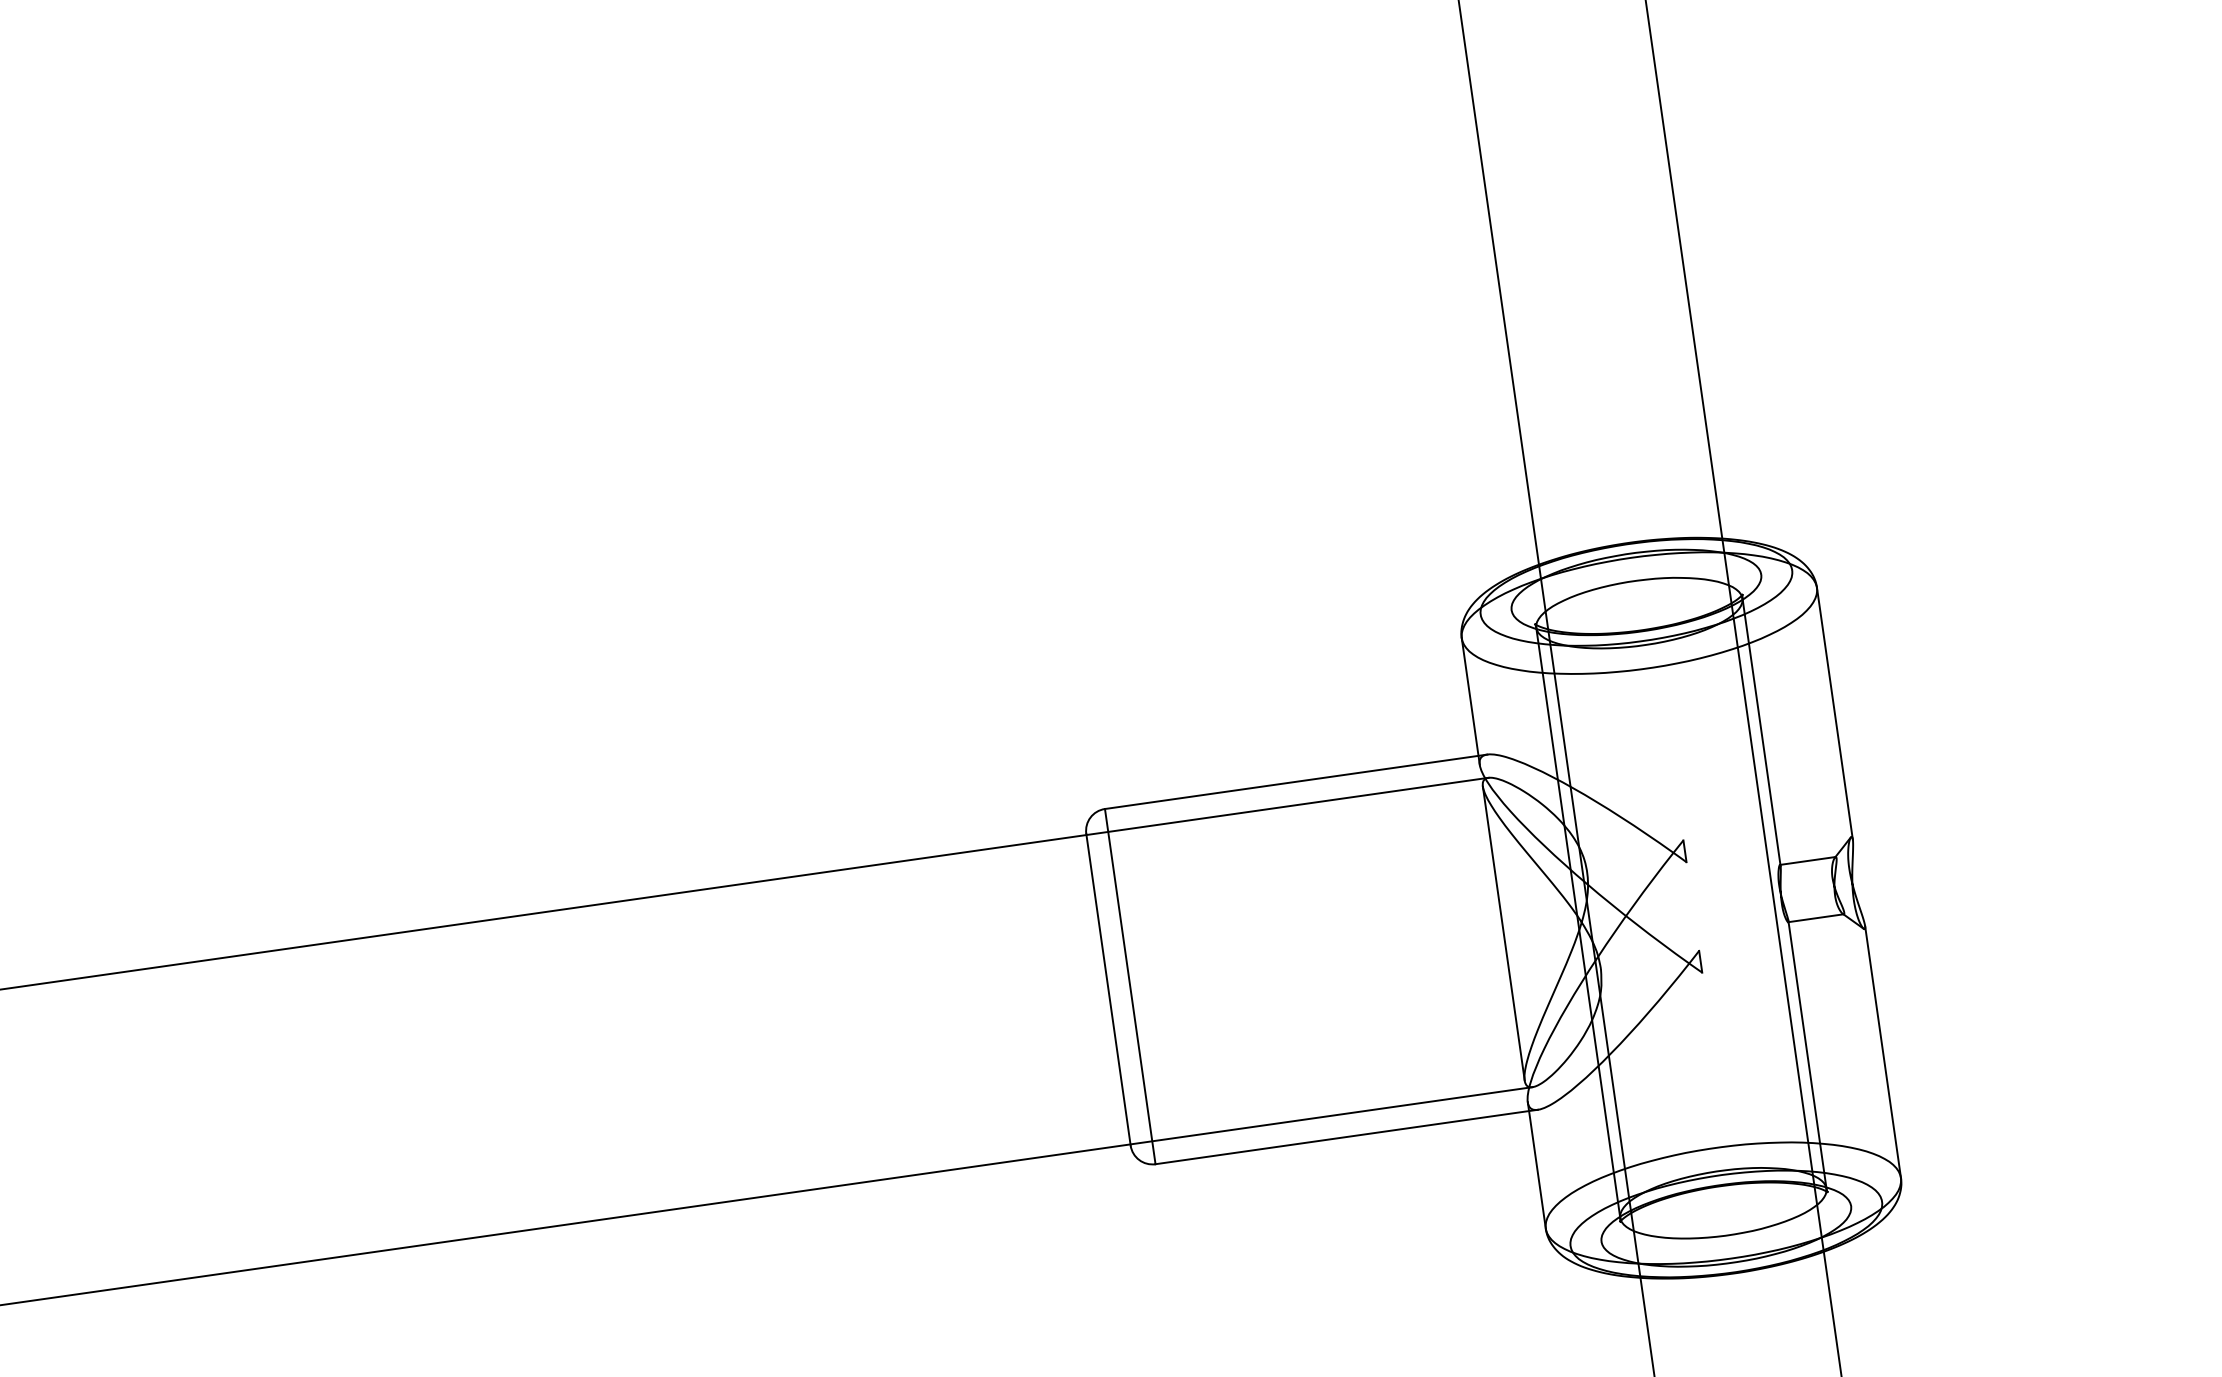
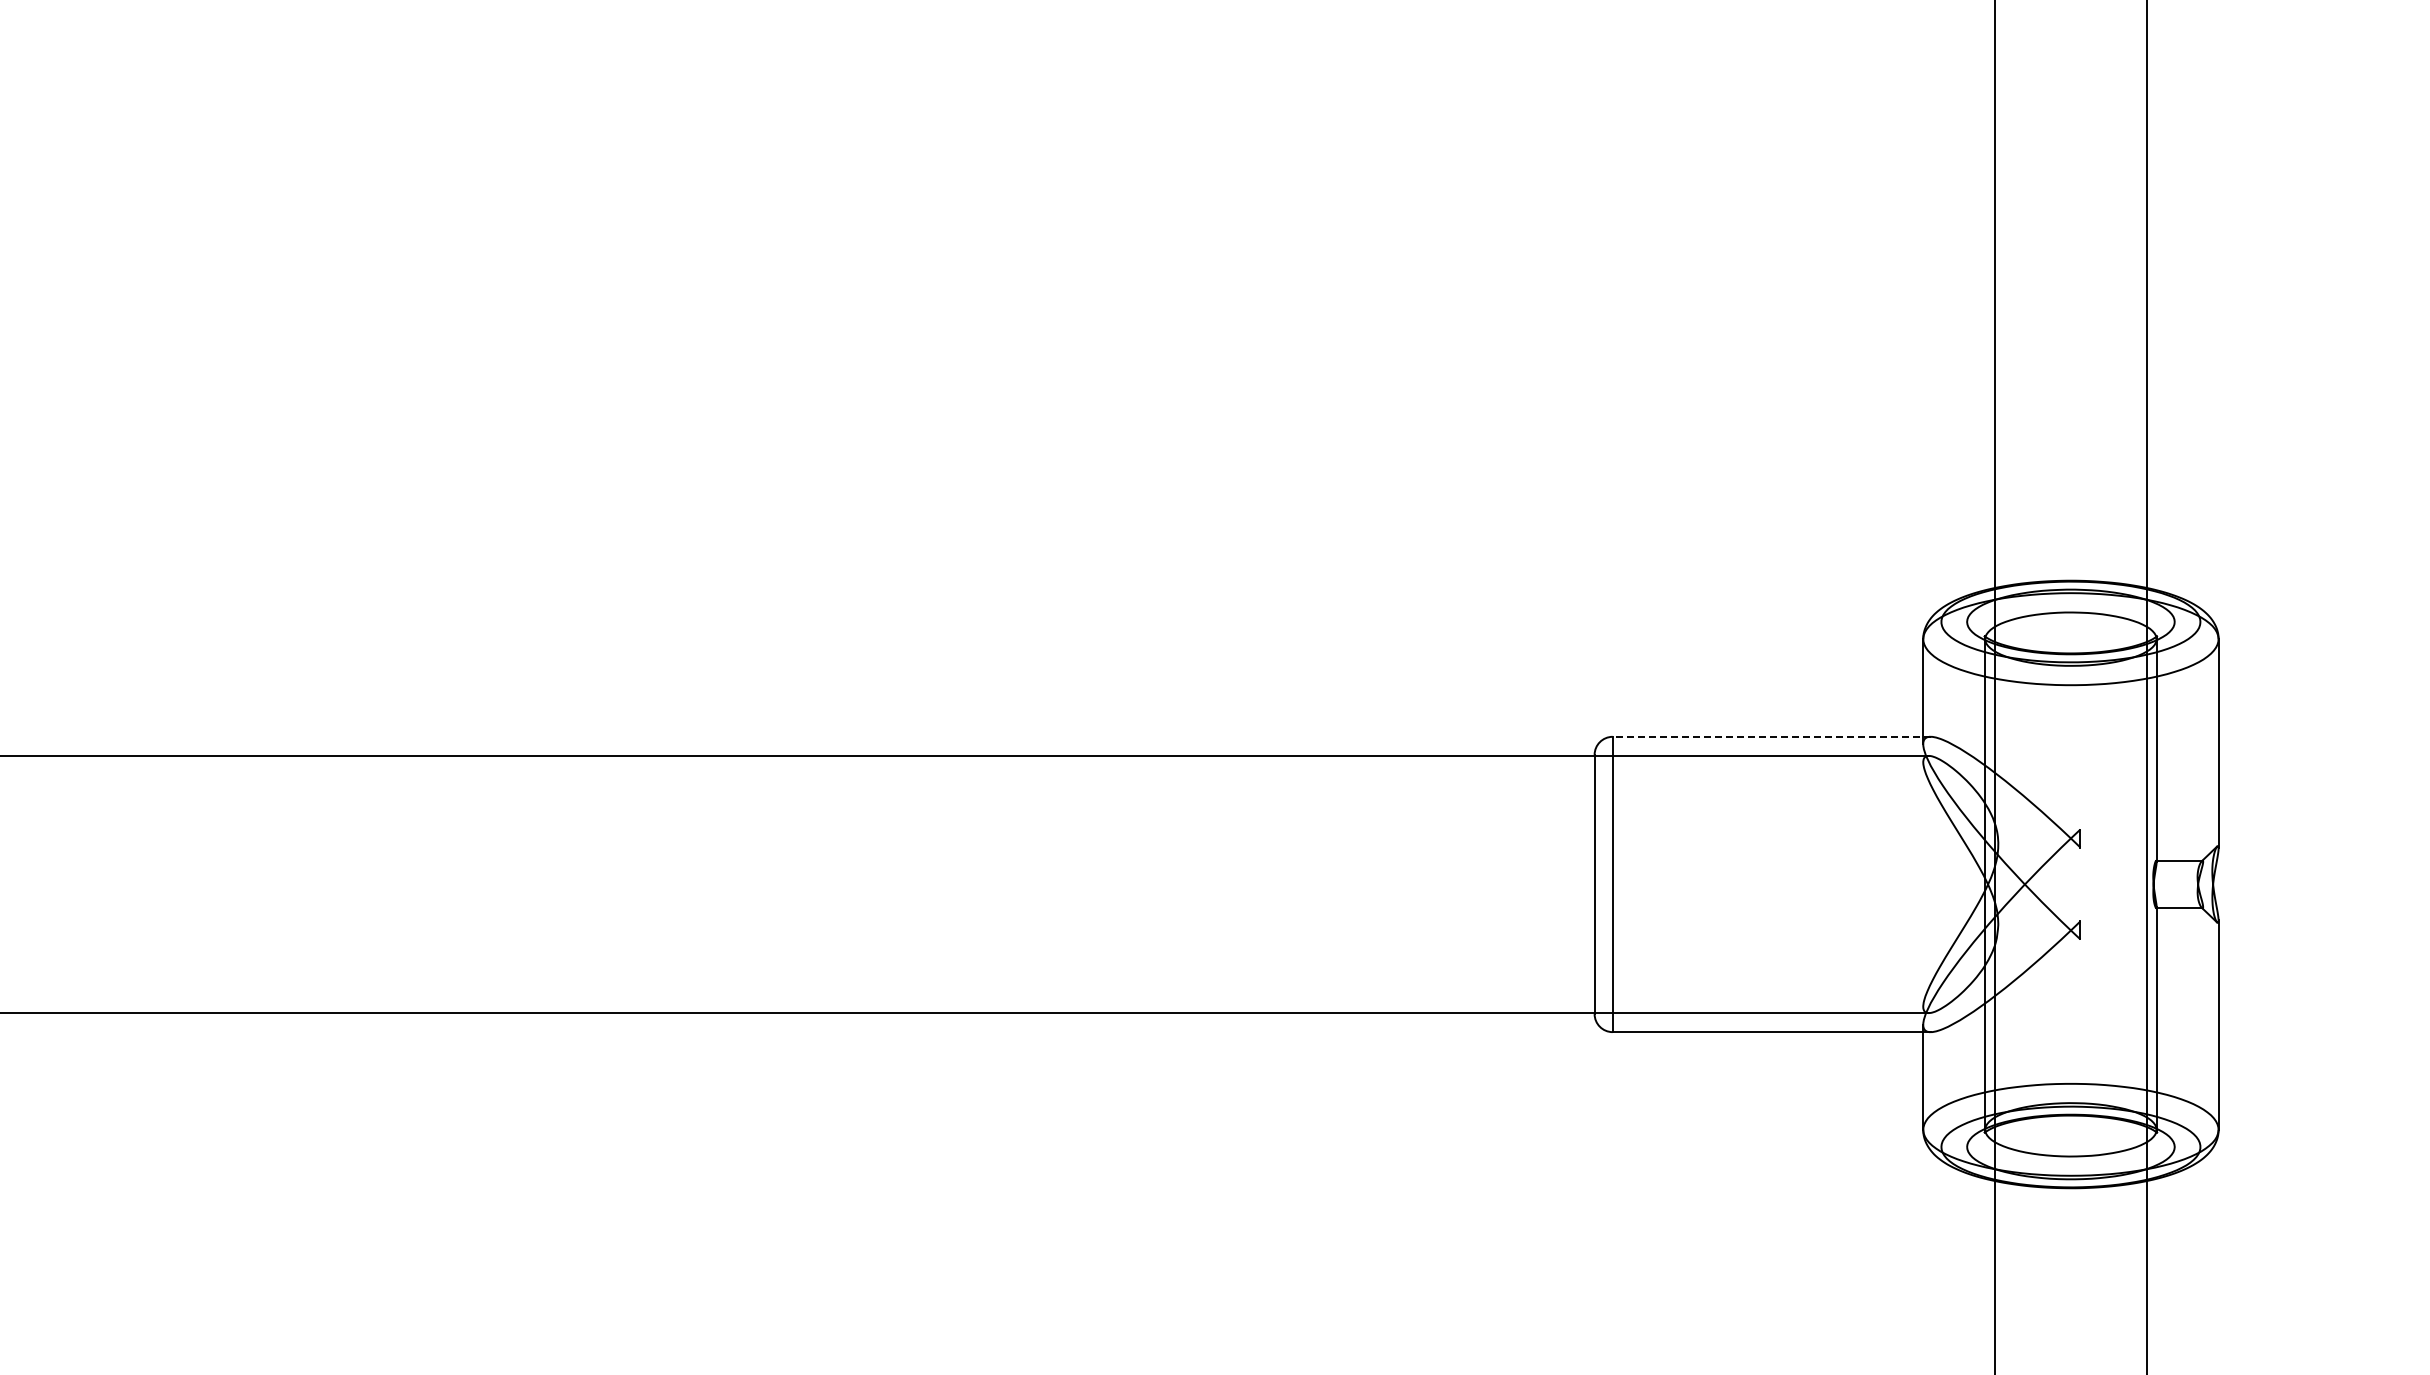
line: (1295, 781) -> (1771, 736), solid -> dashed
line: (1504, 933) -> (1923, 884), removed

